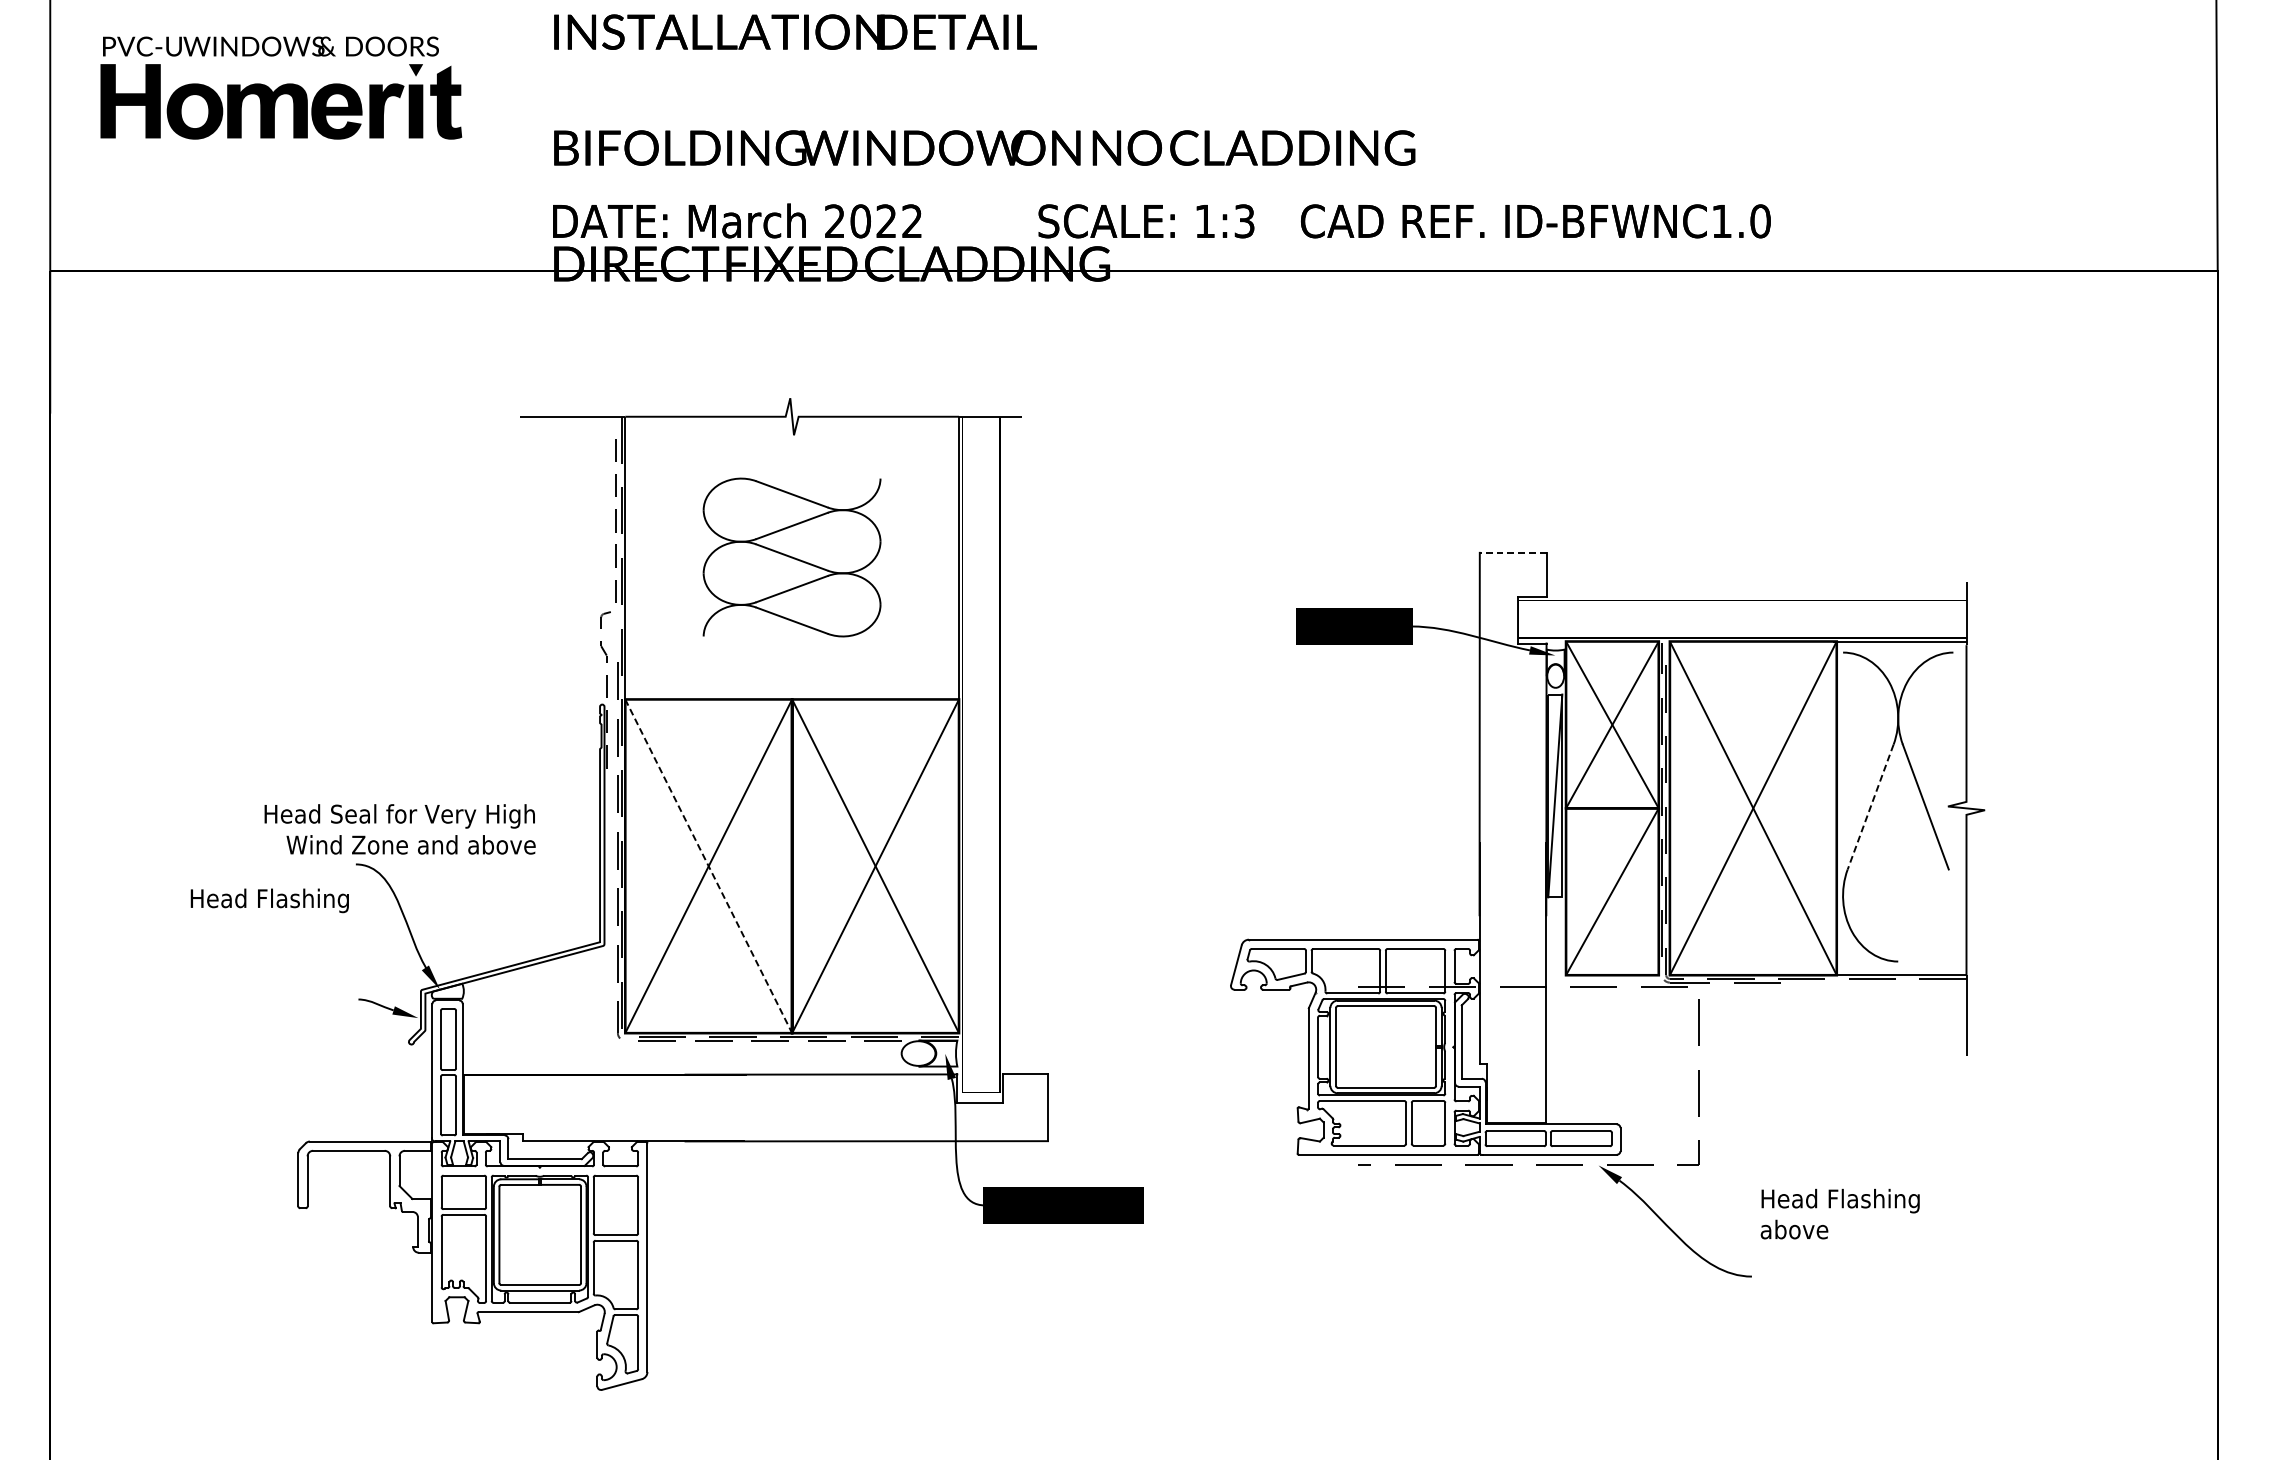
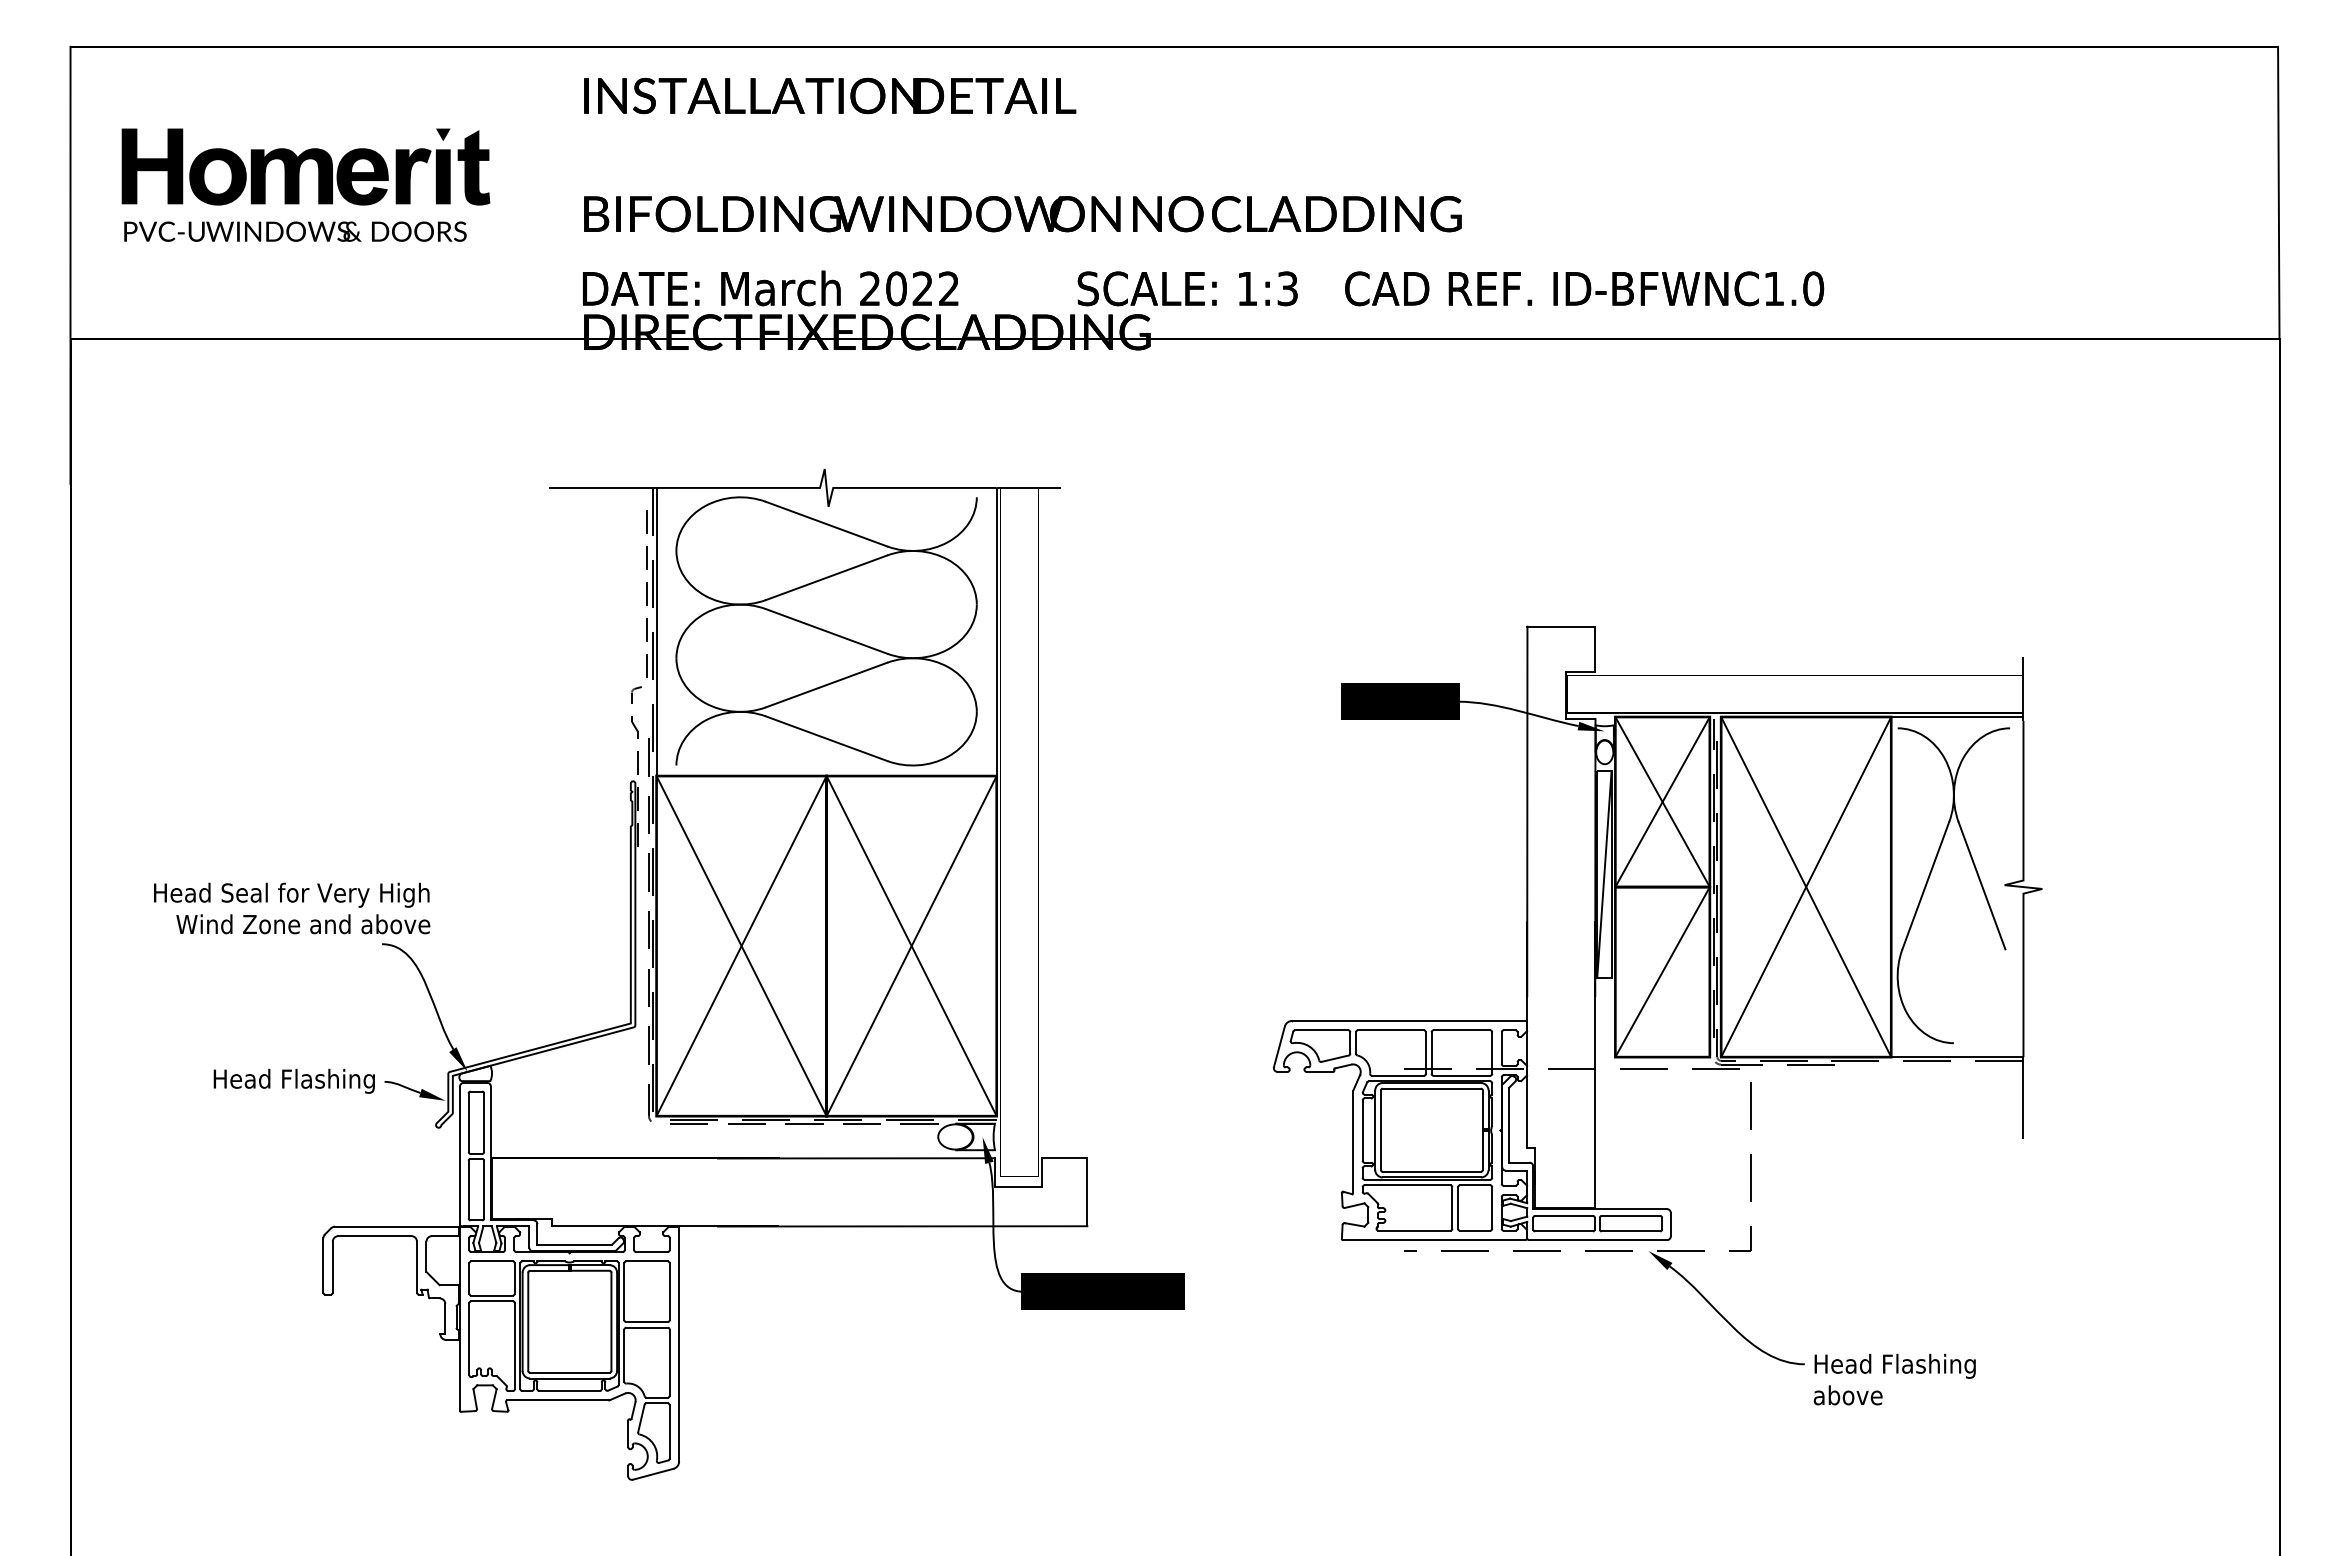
text: (271, 46) -> (295, 231), moved
line: (1512, 552) -> (1560, 626), dashed -> solid
part: (792, 557) -> (826, 631), size x1.67
line: (1870, 806) -> (1925, 885), dashed -> solid
text: (400, 829) -> (292, 908), moved
line: (708, 866) -> (741, 946), dashed -> solid
text: (269, 900) -> (293, 1080), moved
text: (1839, 1214) -> (1894, 1379), moved

